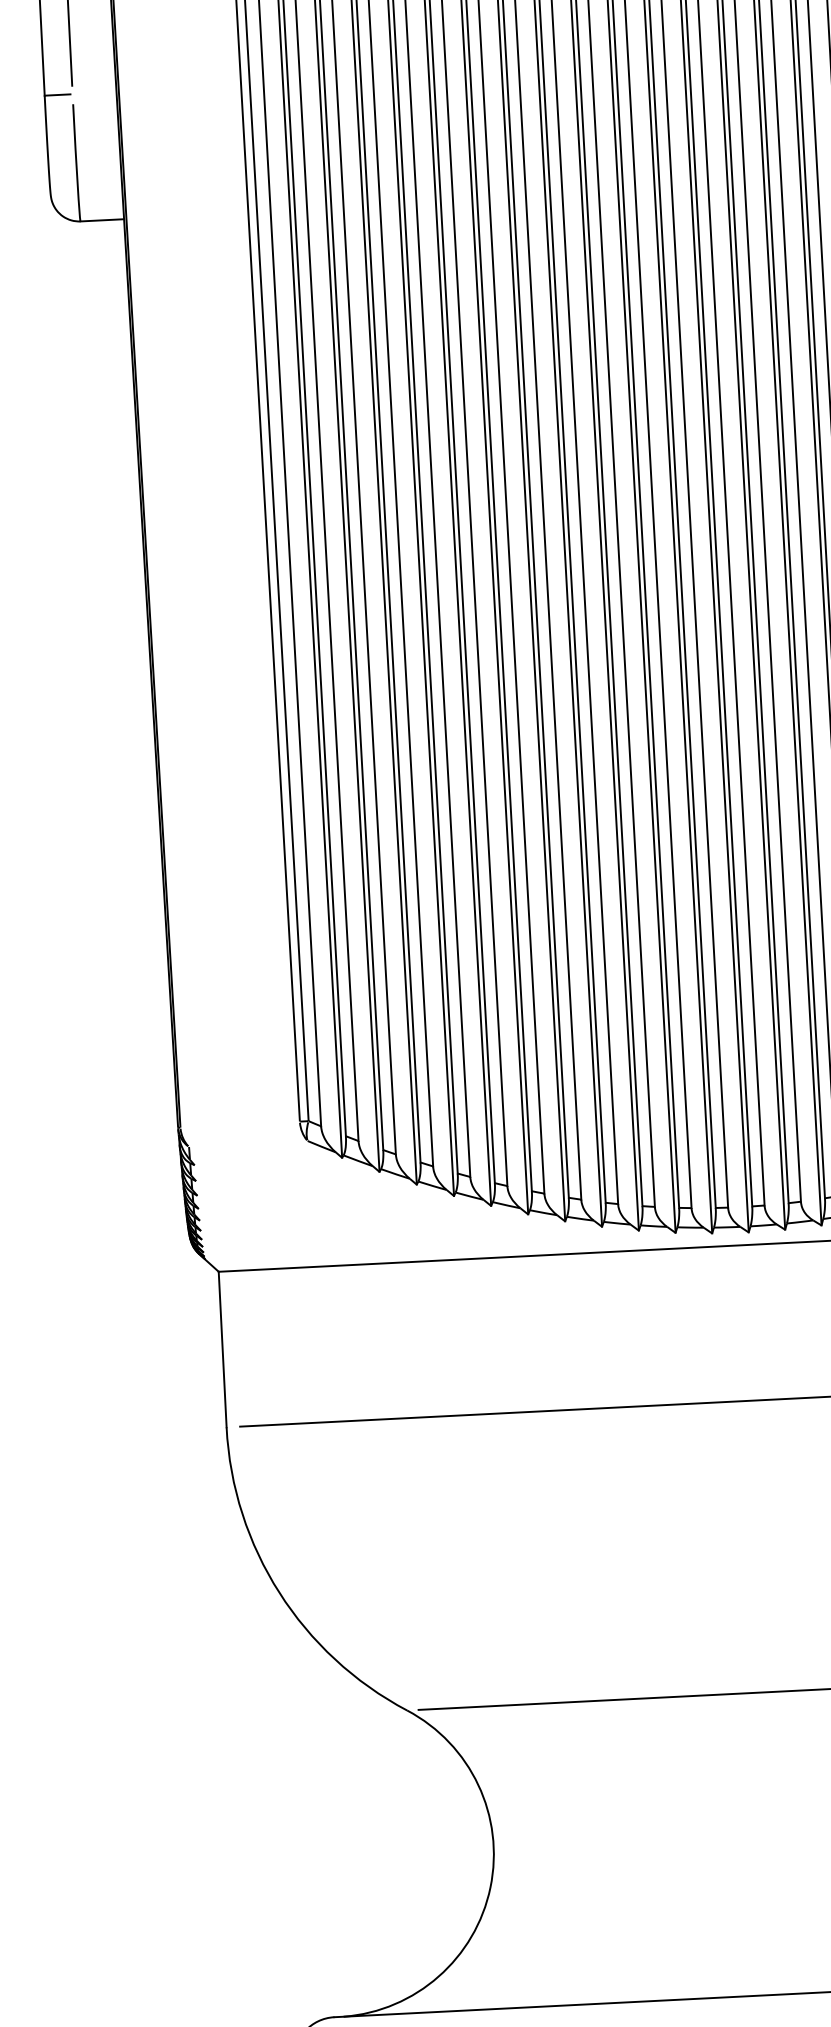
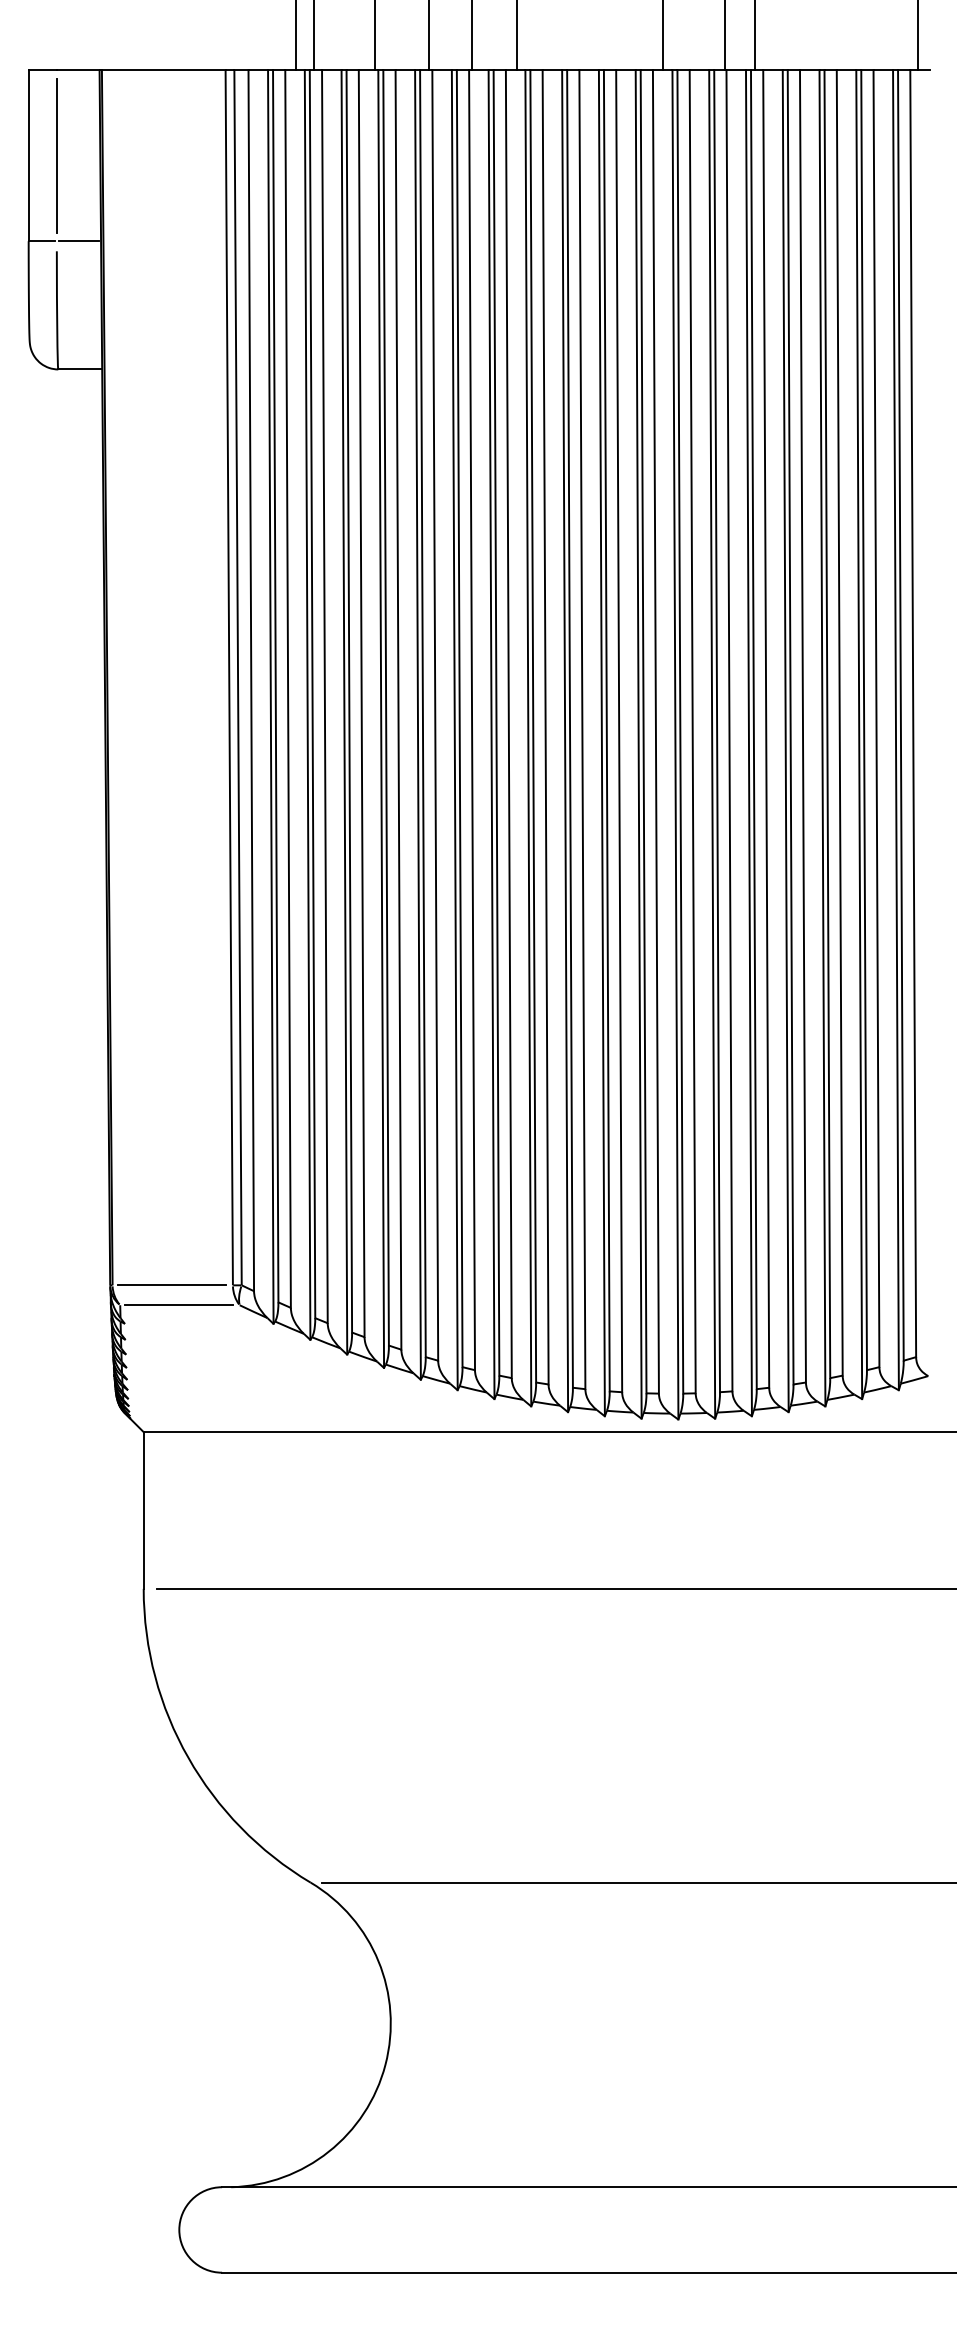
line: (94, 93) -> (78, 241), added
line: (238, 1124) -> (171, 1285), added
line: (246, 1144) -> (178, 1305), added

